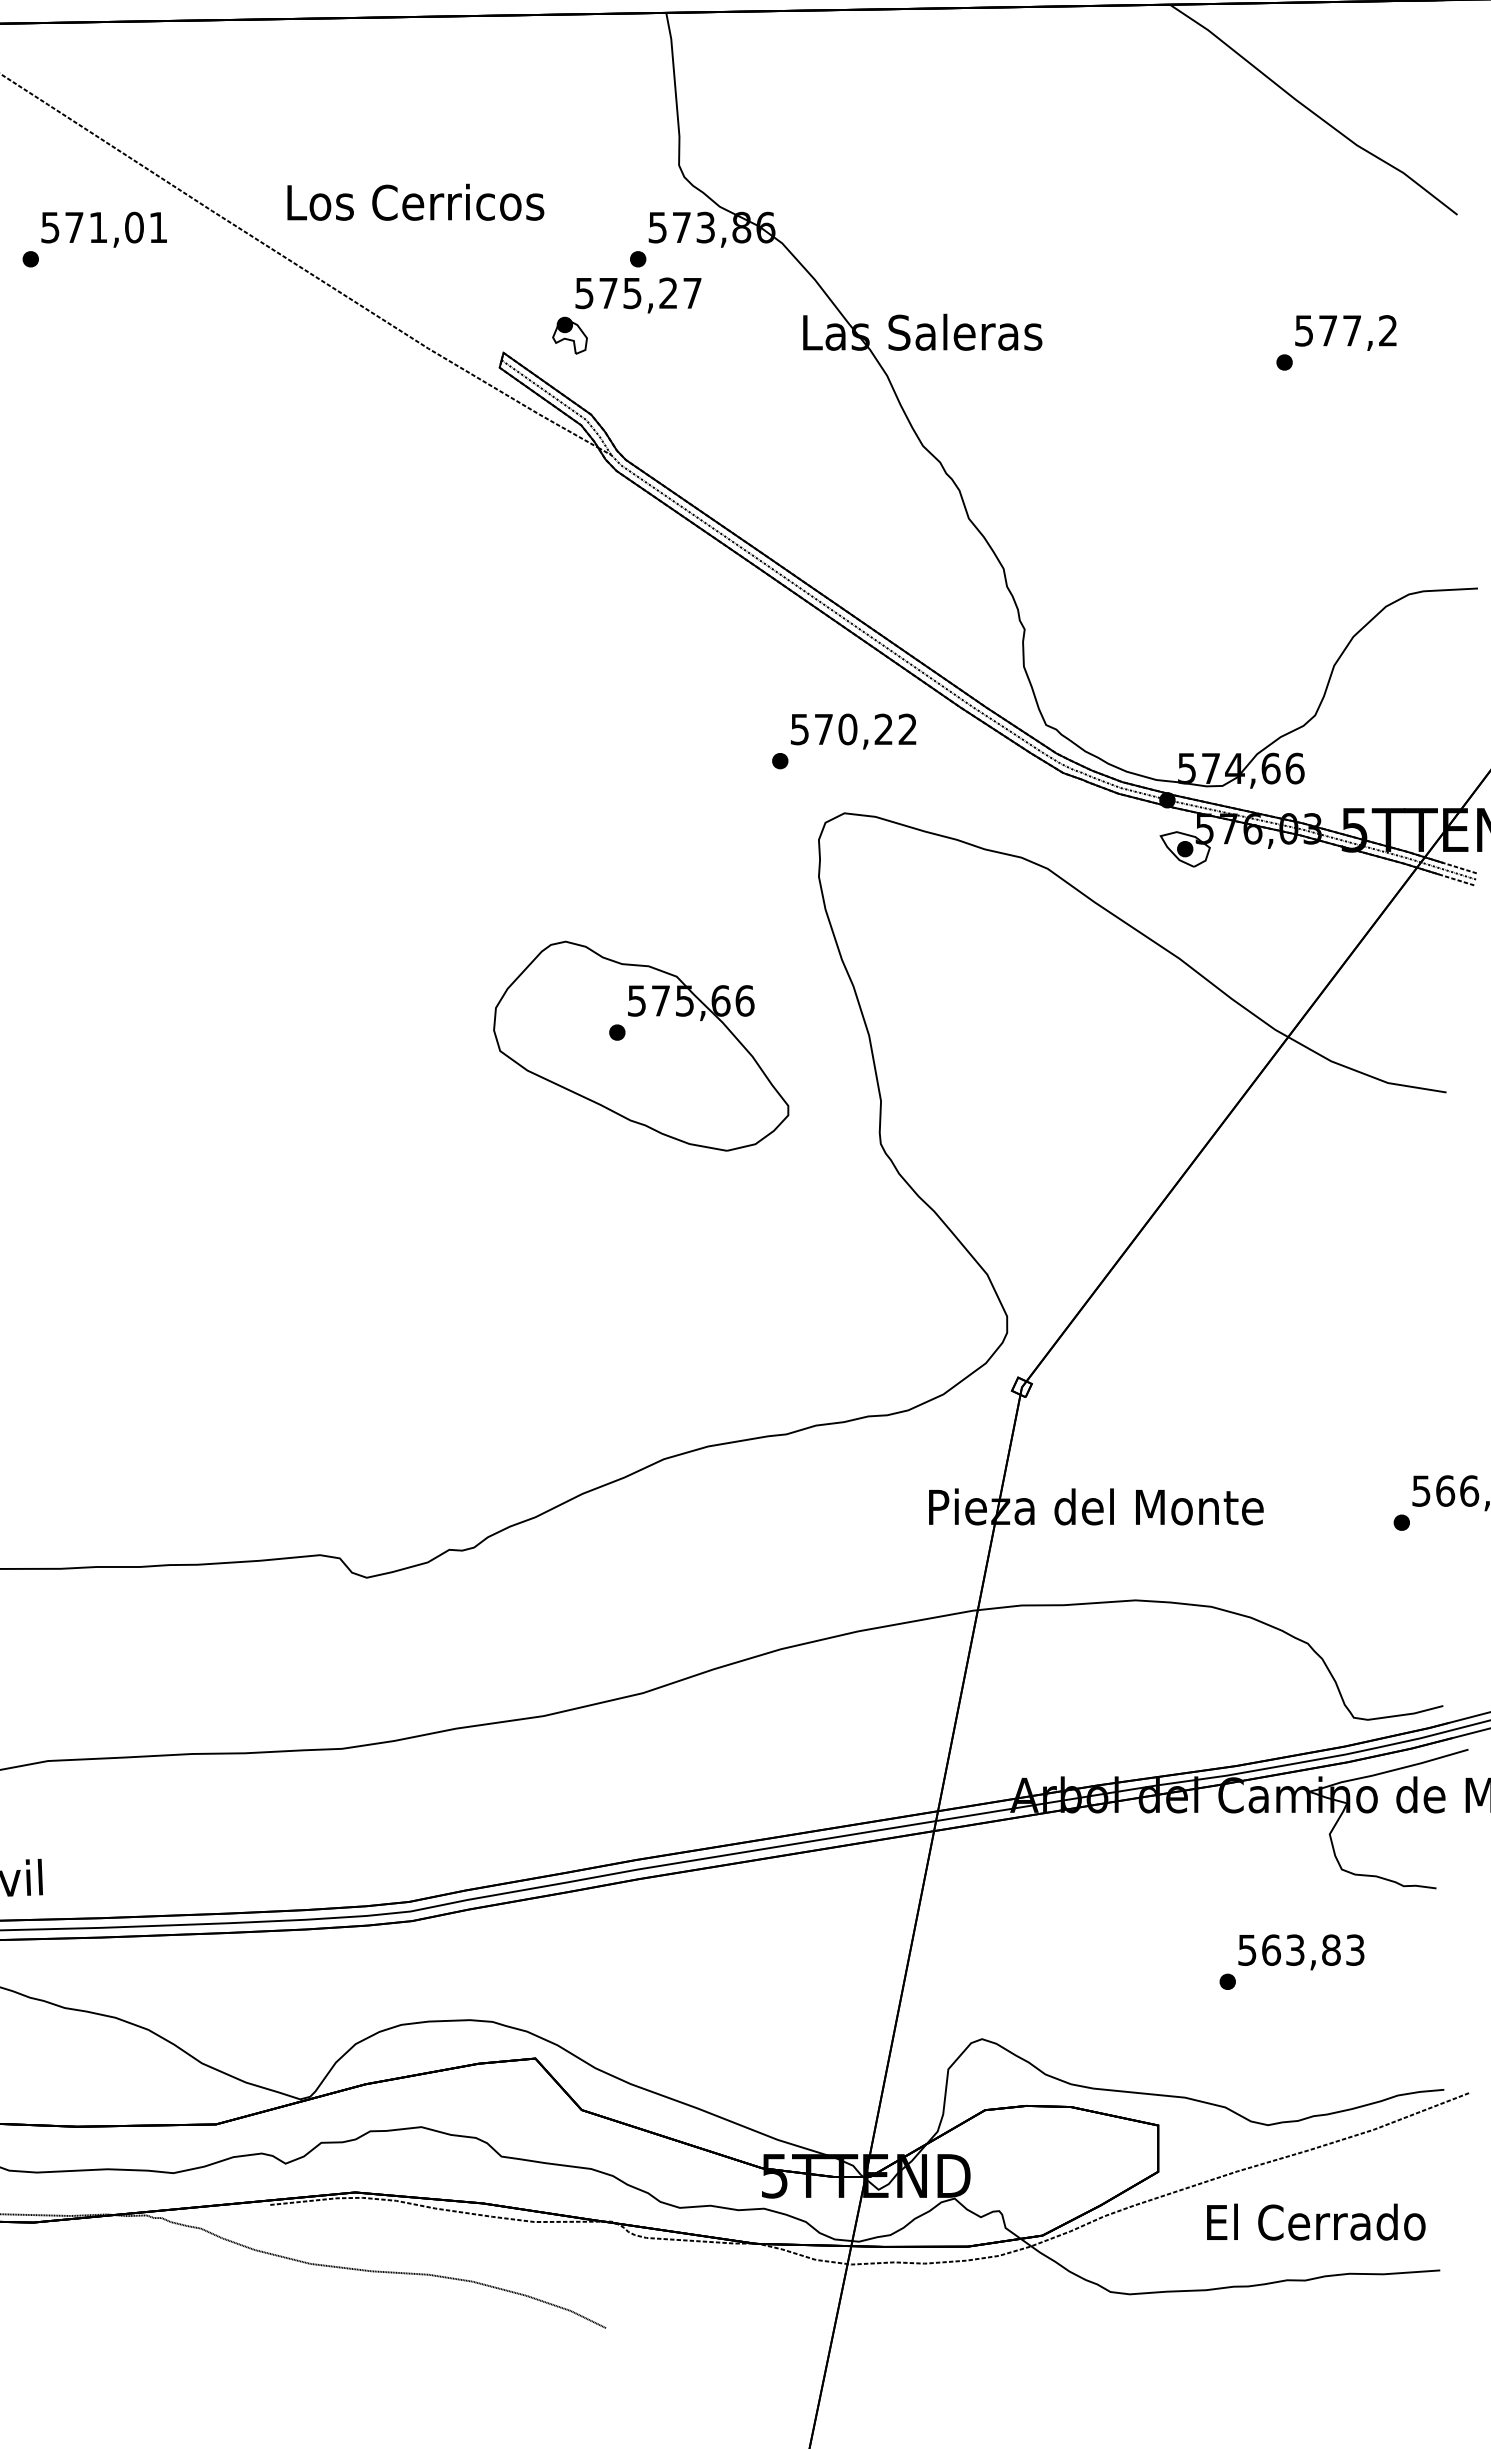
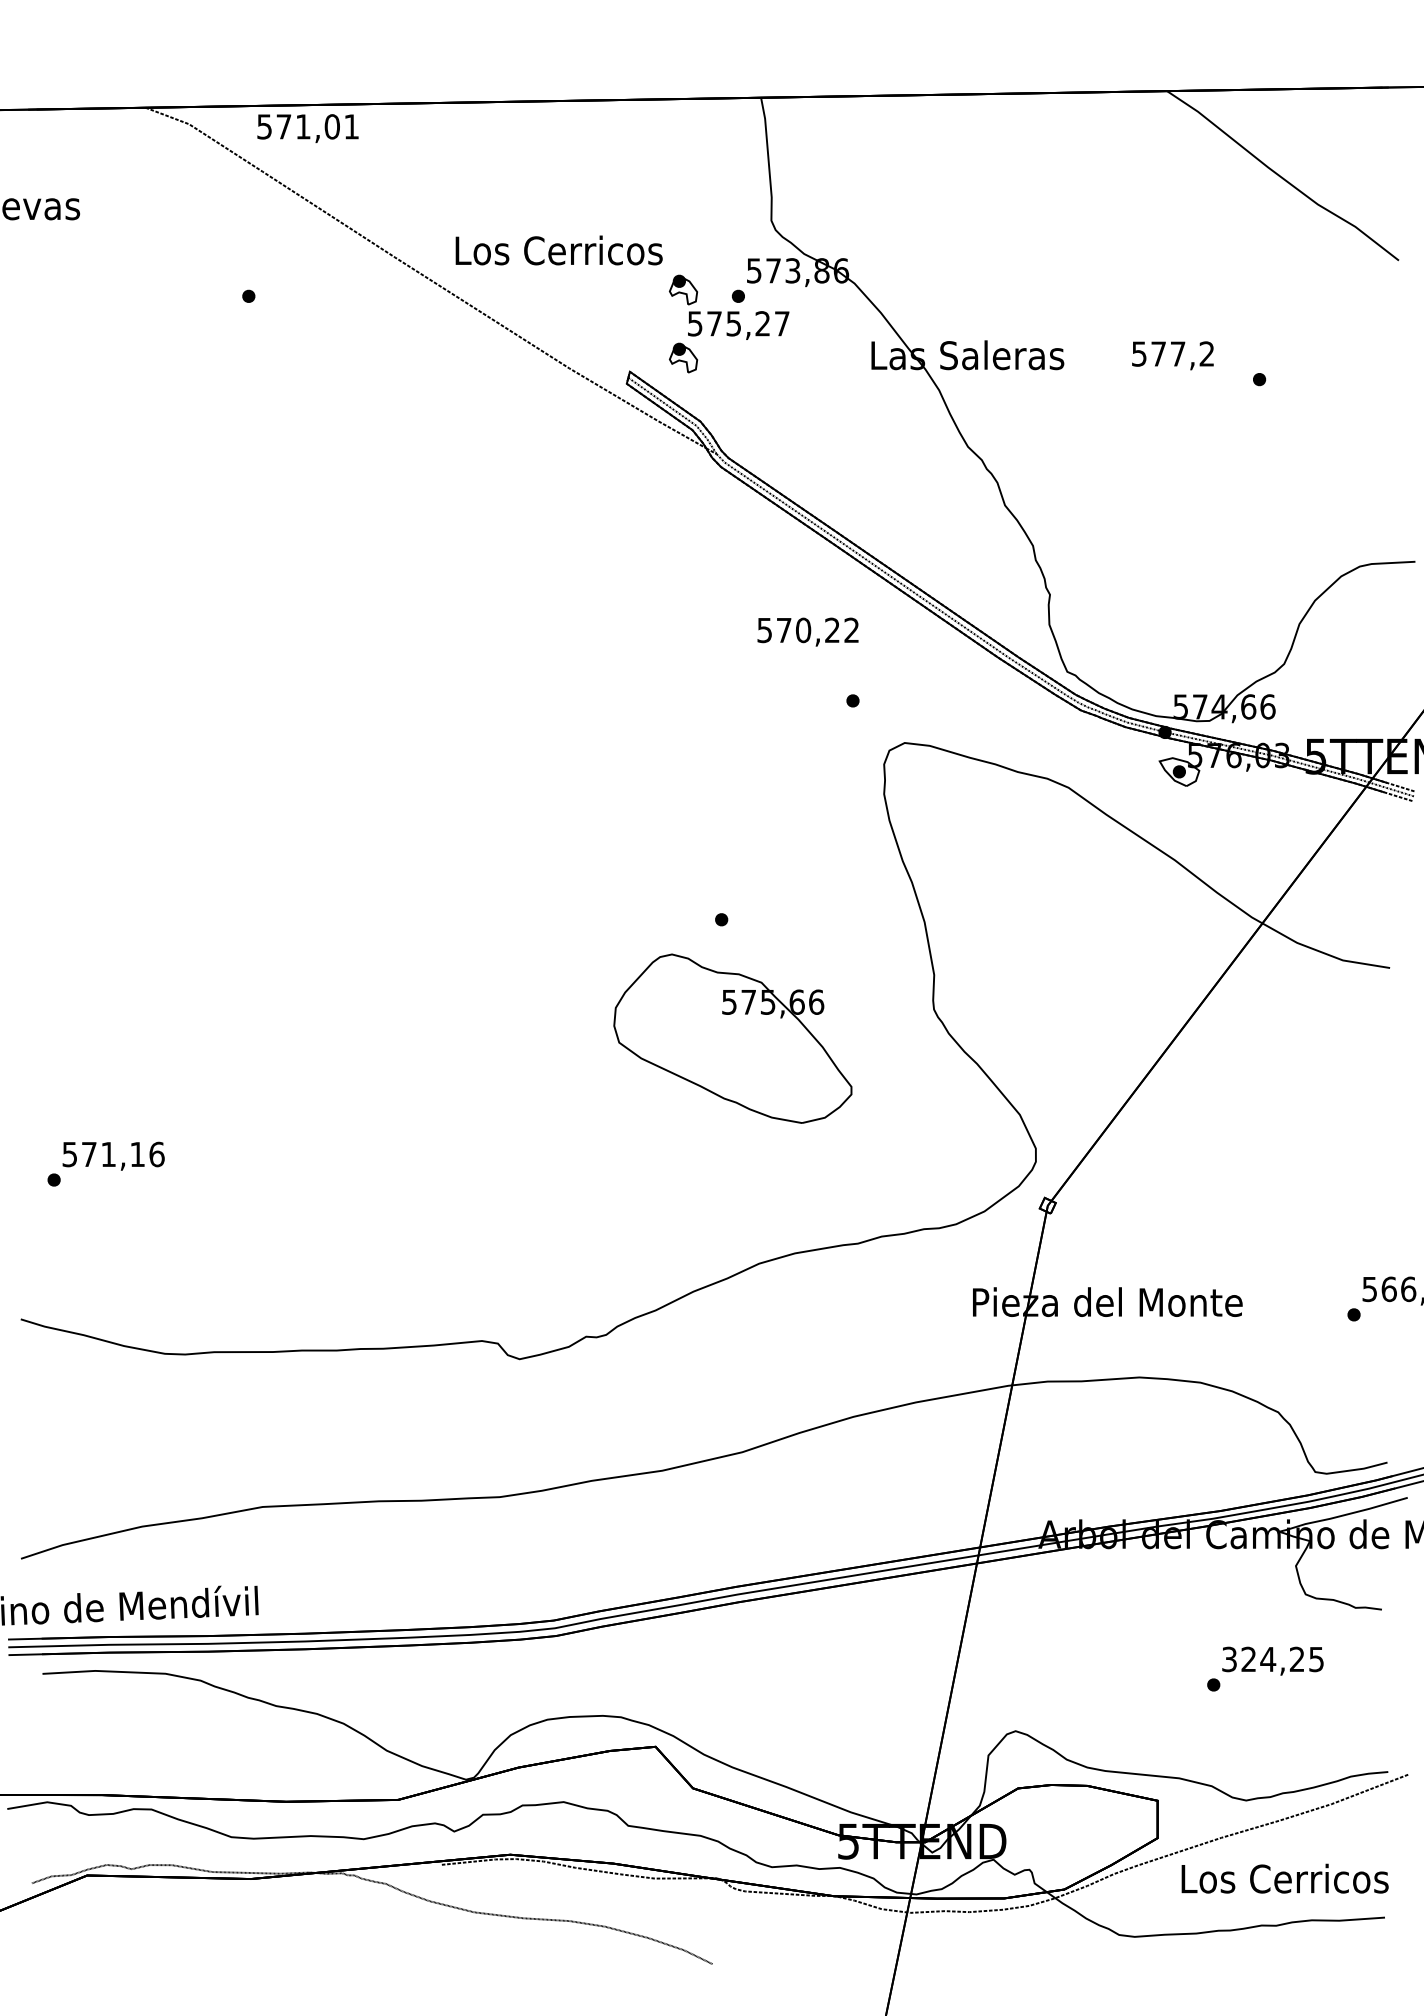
text: (103, 229) -> (307, 128), moved
part: (570, 250) -> (683, 289), added
text: (1345, 332) -> (1172, 355), moved
text: (852, 730) -> (807, 631), moved
part: (640, 1045) -> (732, 1038), moved
text: (1300, 1950) -> (1272, 1659), 563,83 -> 324,25
text: (1315, 2221) -> (1284, 1878), El Cerrado -> Los Cerricos

